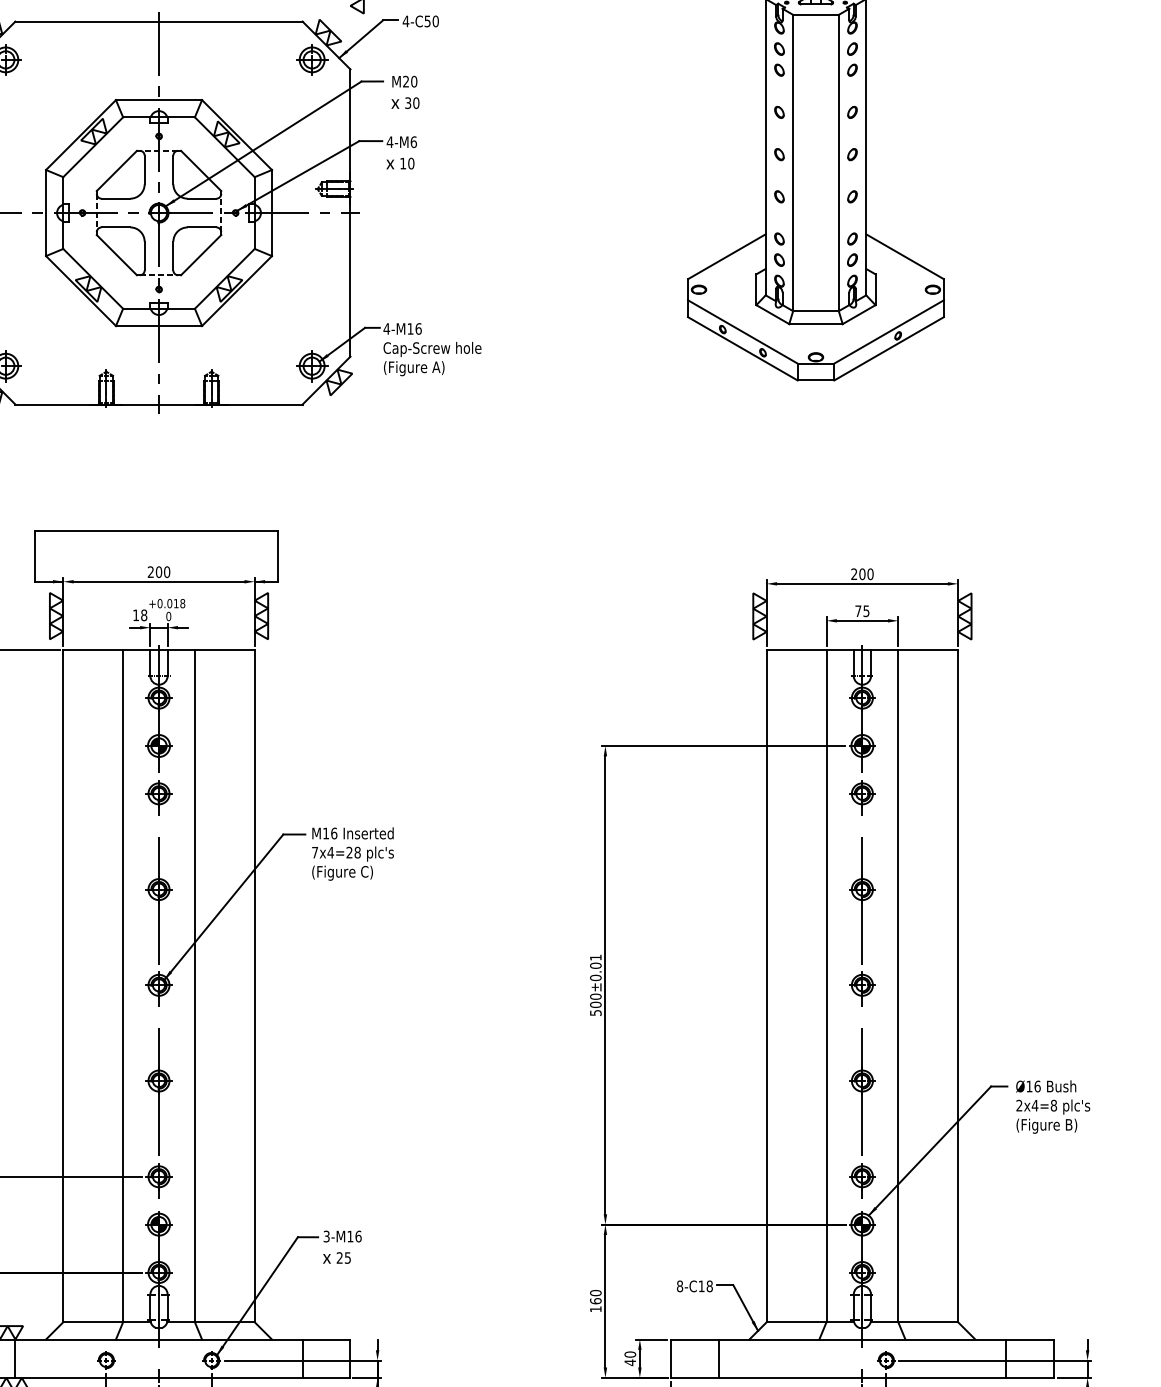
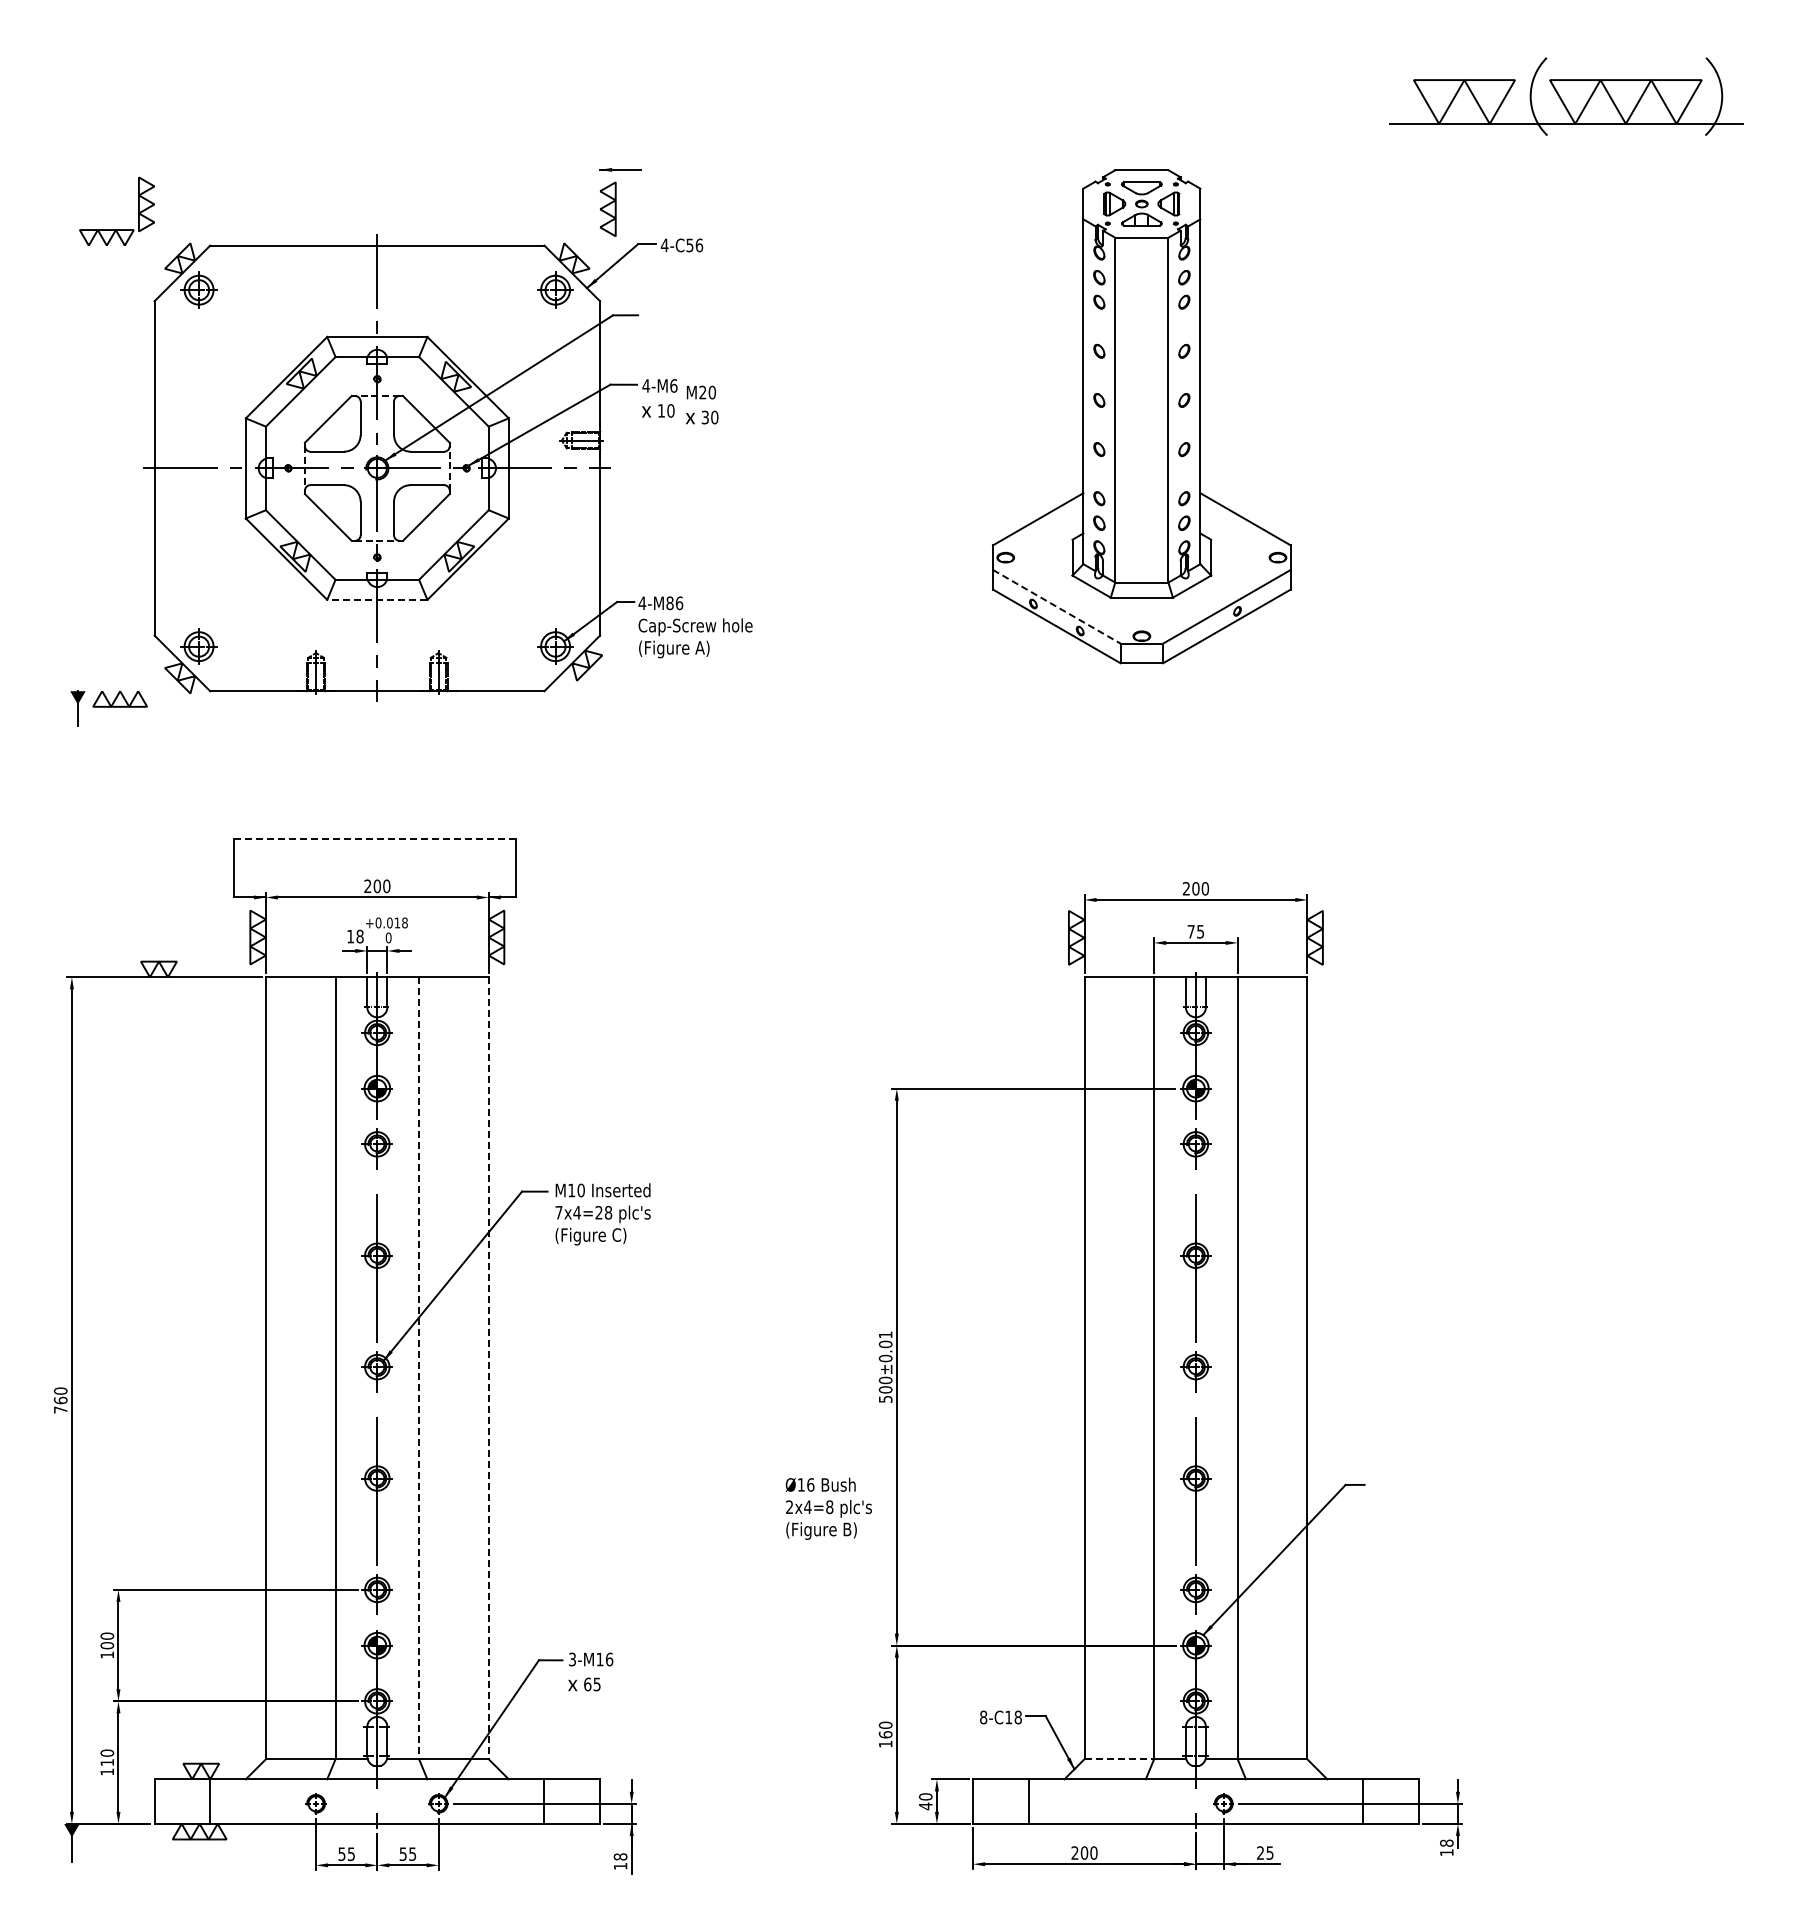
text: (435, 20) -> (699, 244), 4-C50 -> 4-C56
text: (405, 91) -> (702, 404), moved
line: (158, 325) -> (376, 599), solid -> dashed
text: (410, 329) -> (669, 603), 4-M16 -> 4-M86
line: (742, 331) -> (1056, 606), solid -> dashed
line: (156, 531) -> (374, 838), solid -> dashed
text: (333, 833) -> (580, 1190), M16 -> M10
line: (195, 986) -> (419, 1368), solid -> dashed
line: (254, 986) -> (488, 1368), solid -> dashed
text: (1052, 1106) -> (828, 1508), moved
text: (339, 1258) -> (587, 1684), 25 -> 65
line: (796, 1322) -> (1119, 1759), solid -> dashed

